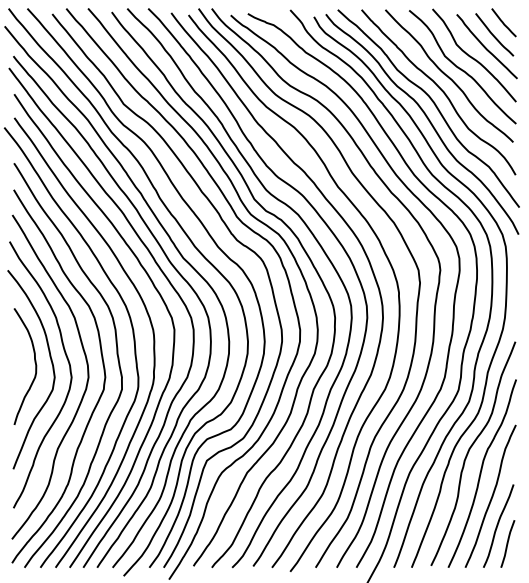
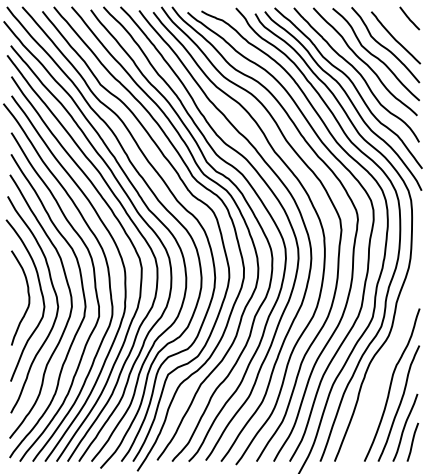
curve: (493, 34) -> (401, 28), removed
curve: (469, 451) -> (381, 367), removed

